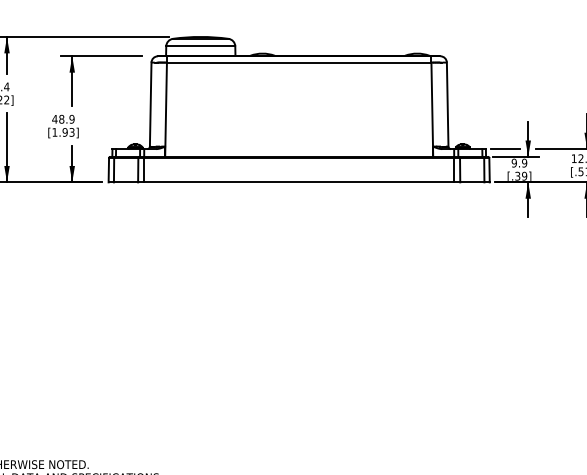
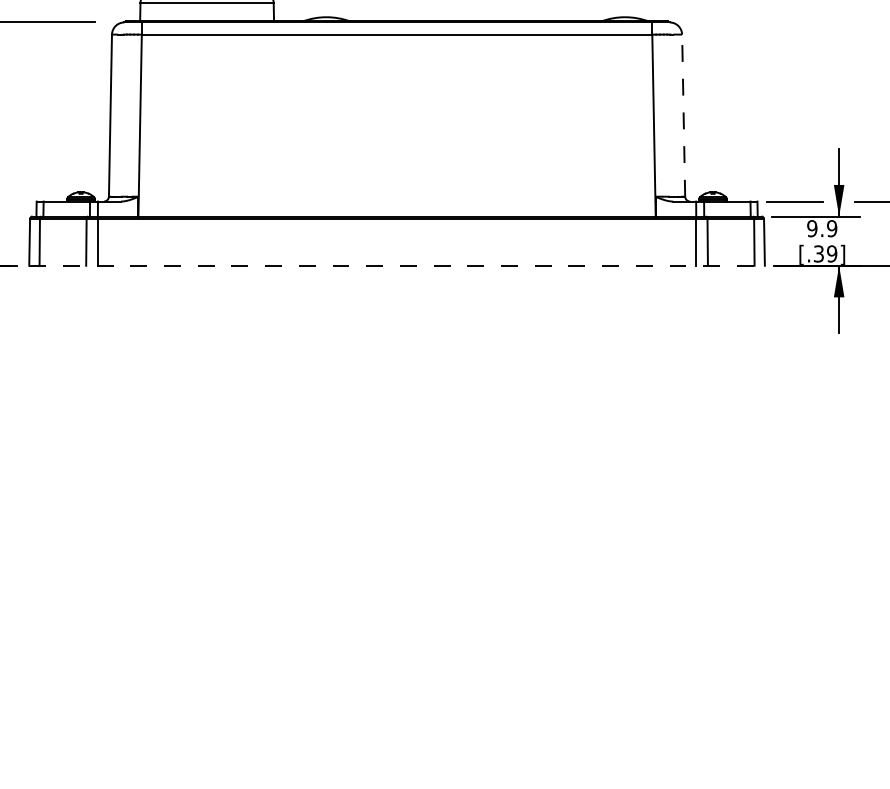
line: (447, 104) -> (683, 115), solid -> dashed
line: (299, 182) -> (397, 266), solid -> dashed

